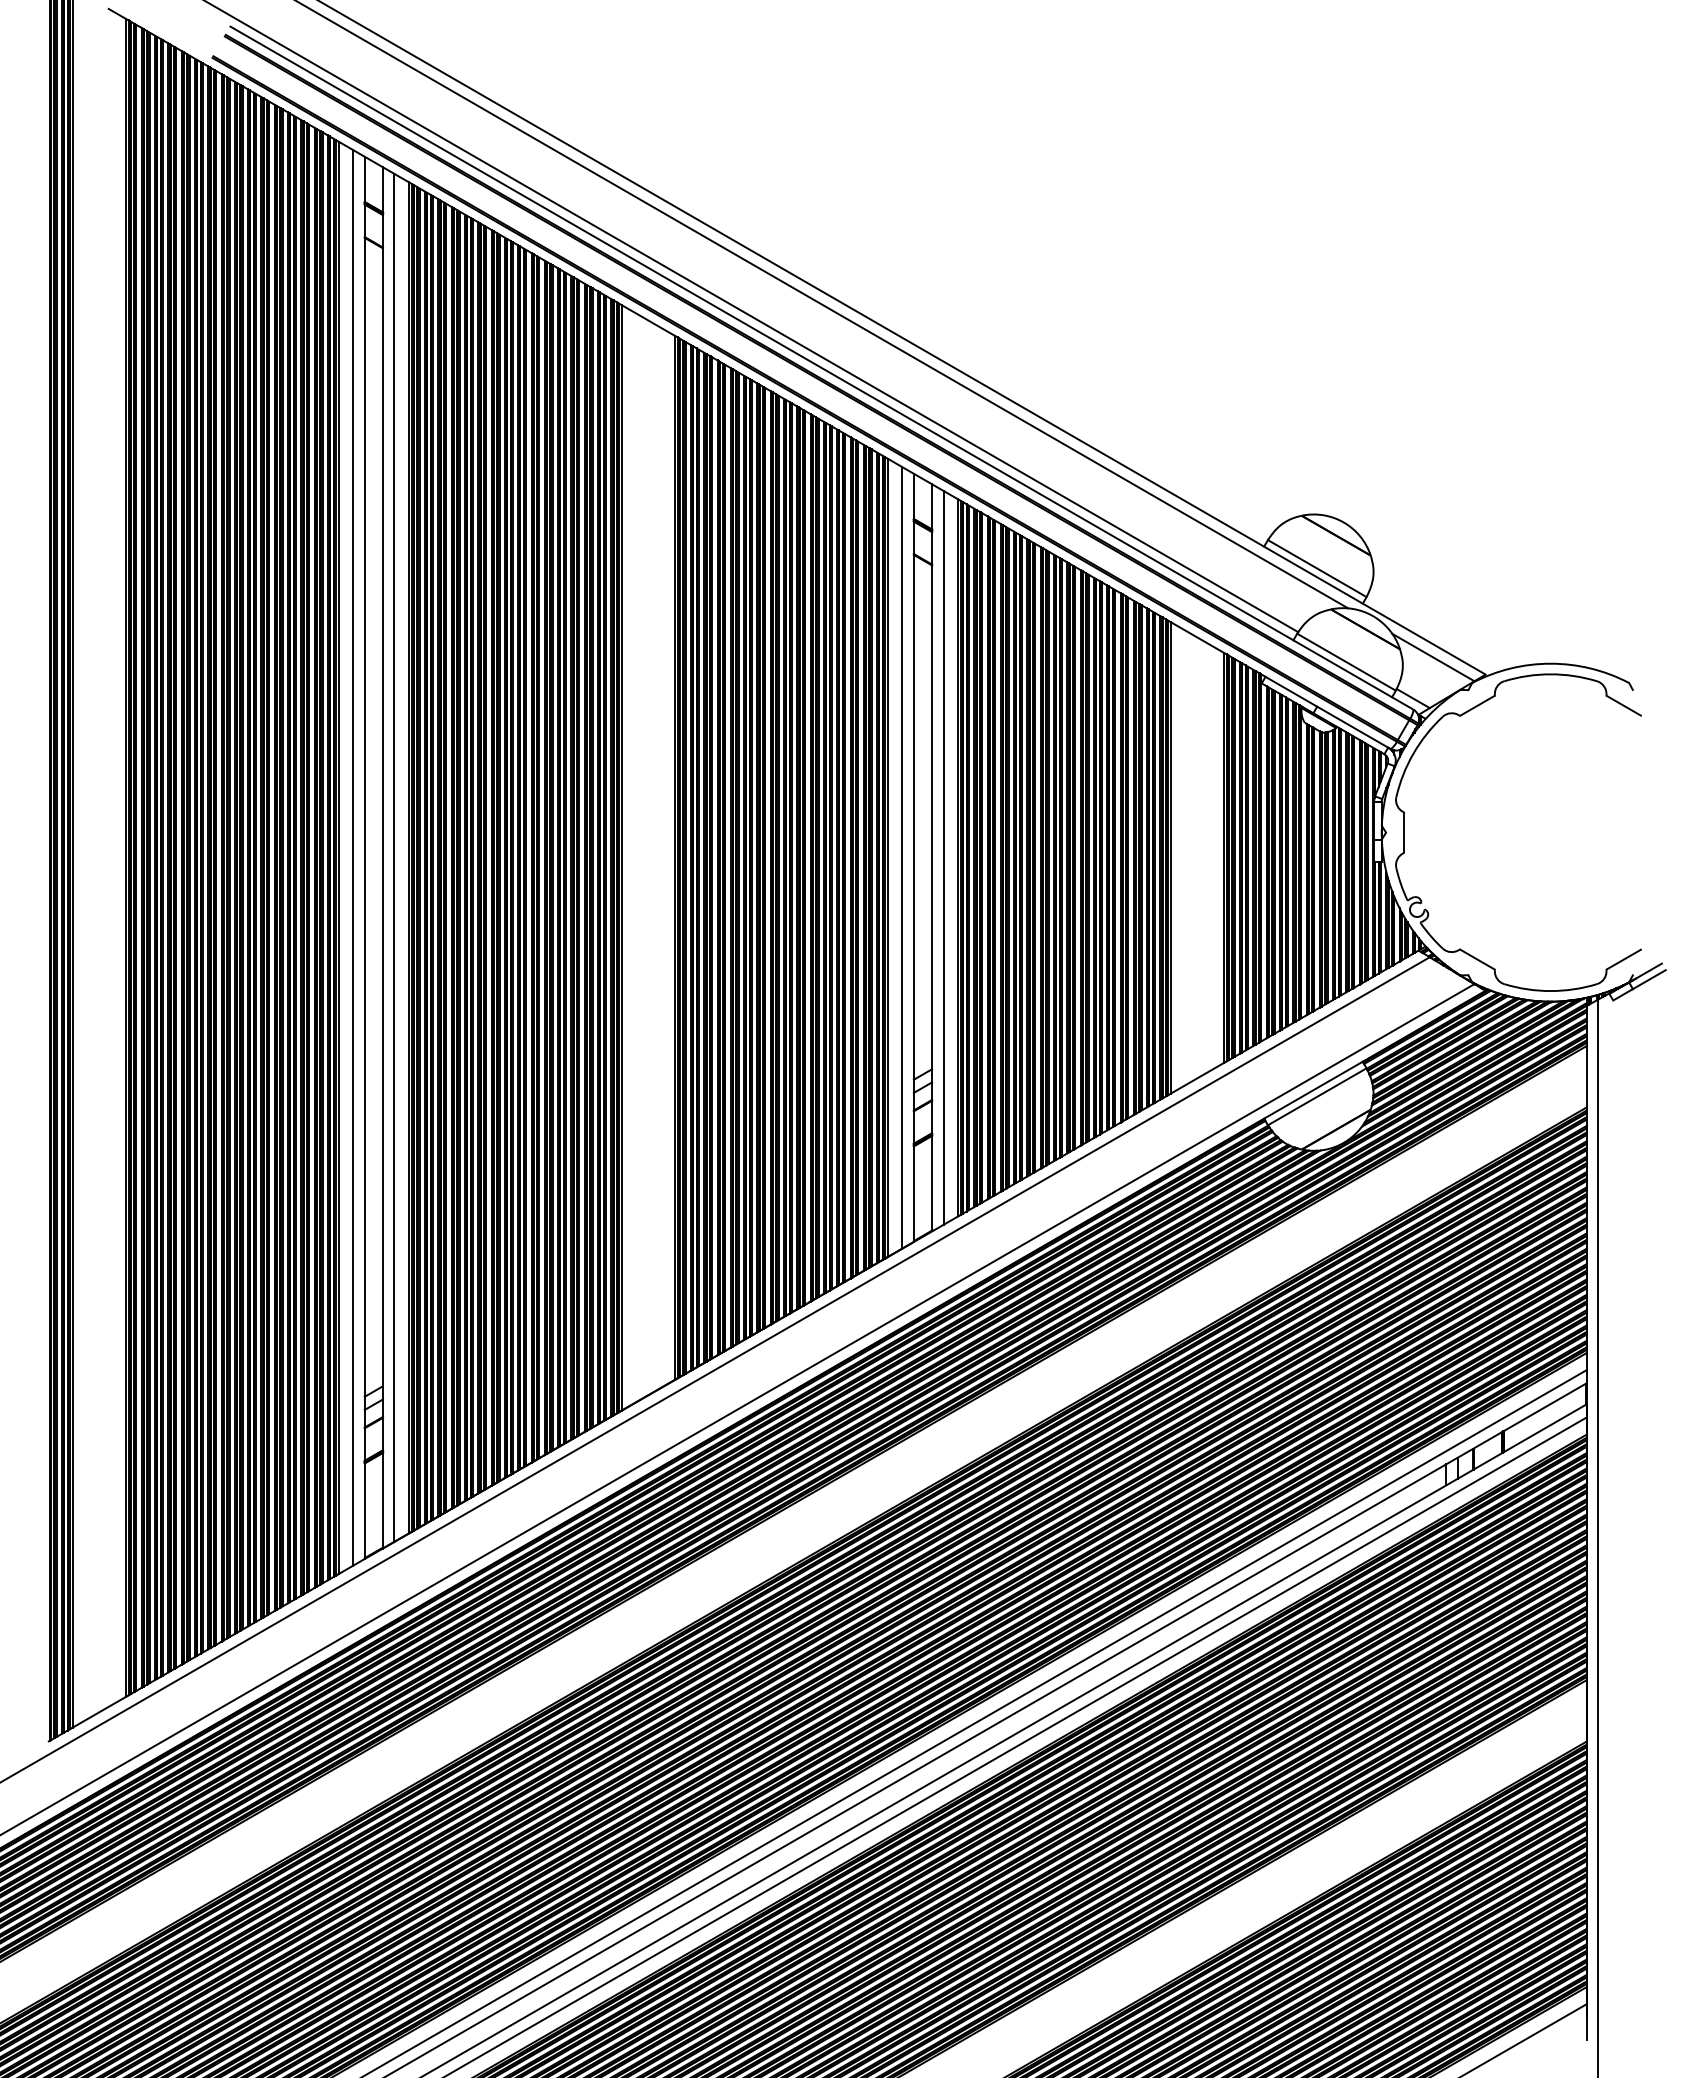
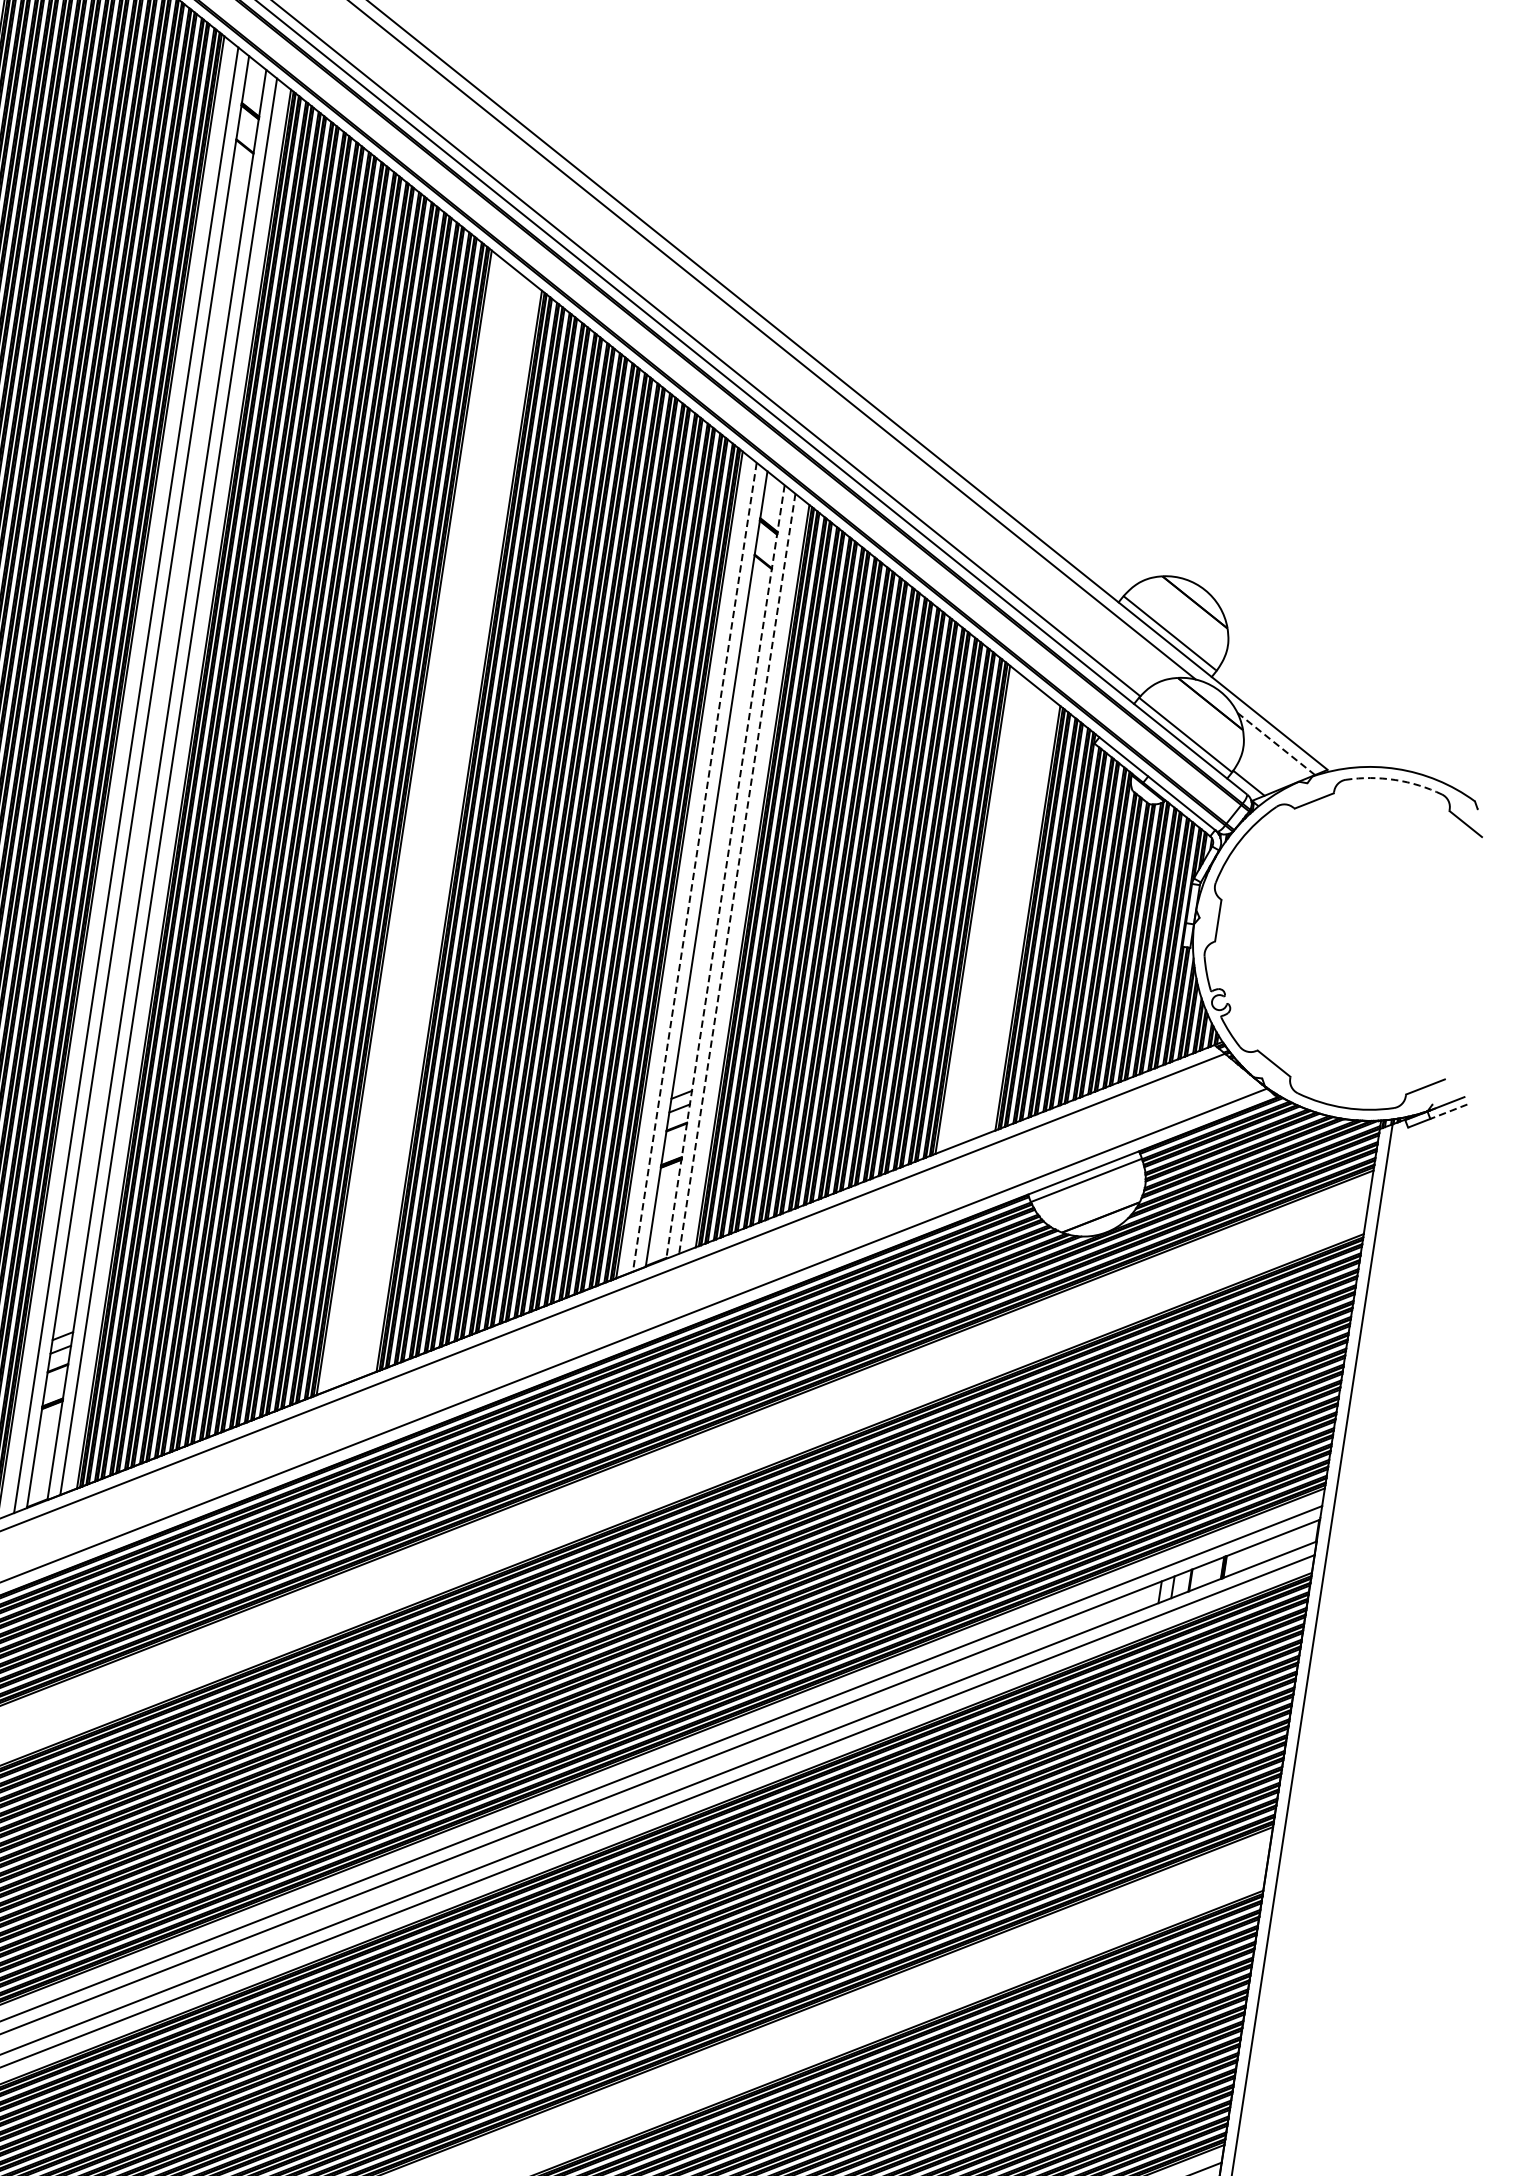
line: (1433, 657) -> (1276, 743), solid -> dashed
arc: (1550, 674) -> (1394, 780), solid -> dashed
line: (902, 857) -> (694, 866), solid -> dashed
line: (932, 857) -> (725, 871), solid -> dashed
line: (943, 857) -> (737, 873), solid -> dashed
line: (1649, 979) -> (1449, 1111), solid -> dashed

